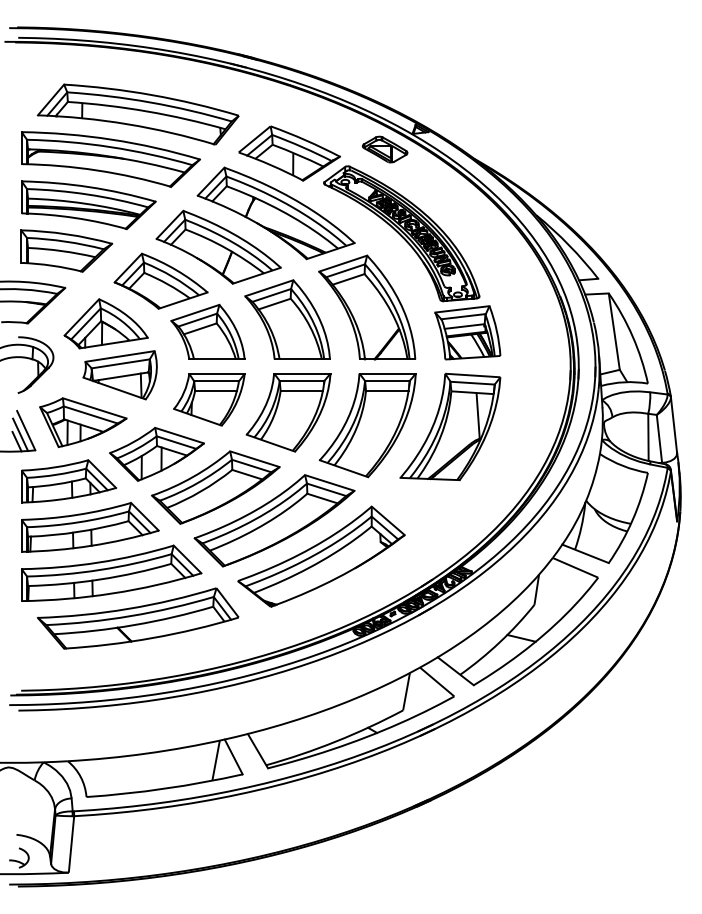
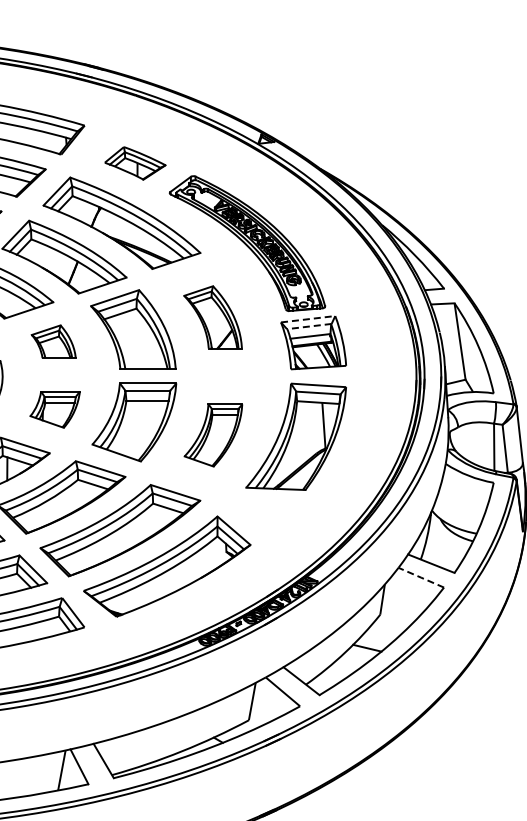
part: (384, 149) -> (230, 159), removed
part: (289, 153) -> (135, 163), size x0.6
part: (367, 307) -> (213, 317), size x0.6
line: (462, 309) -> (308, 319), solid -> dashed
line: (463, 316) -> (309, 326), solid -> dashed
part: (207, 331) -> (53, 341), size x0.6
part: (209, 399) -> (55, 409), size x0.7
part: (367, 425) -> (213, 435), size x0.6
line: (575, 567) -> (421, 577), solid -> dashed

